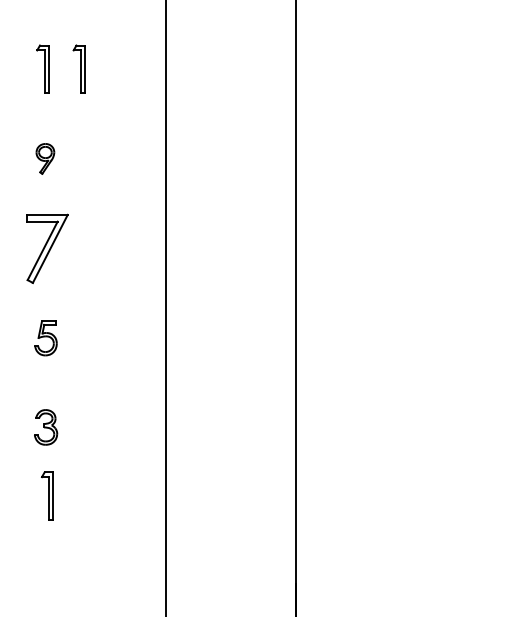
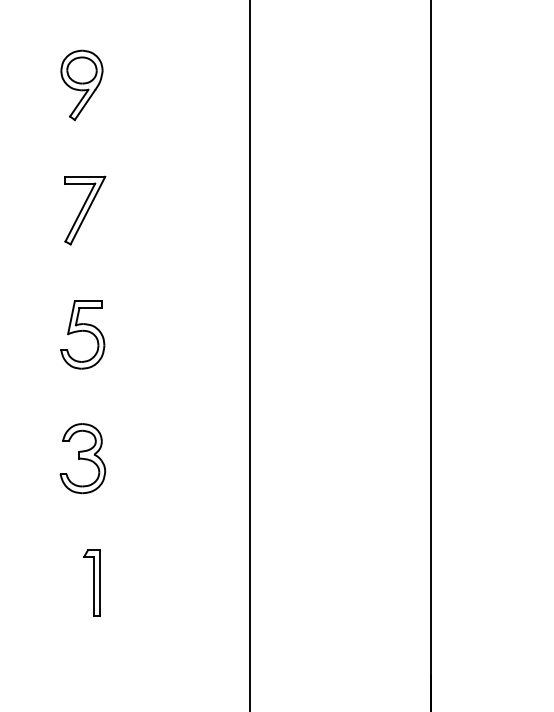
part: (45, 158) -> (82, 84), size x1.67
part: (47, 248) -> (84, 209), size x0.71
part: (45, 338) -> (82, 335), size x1.43
part: (45, 427) -> (82, 458), size x1.43
part: (46, 495) -> (90, 582), moved

